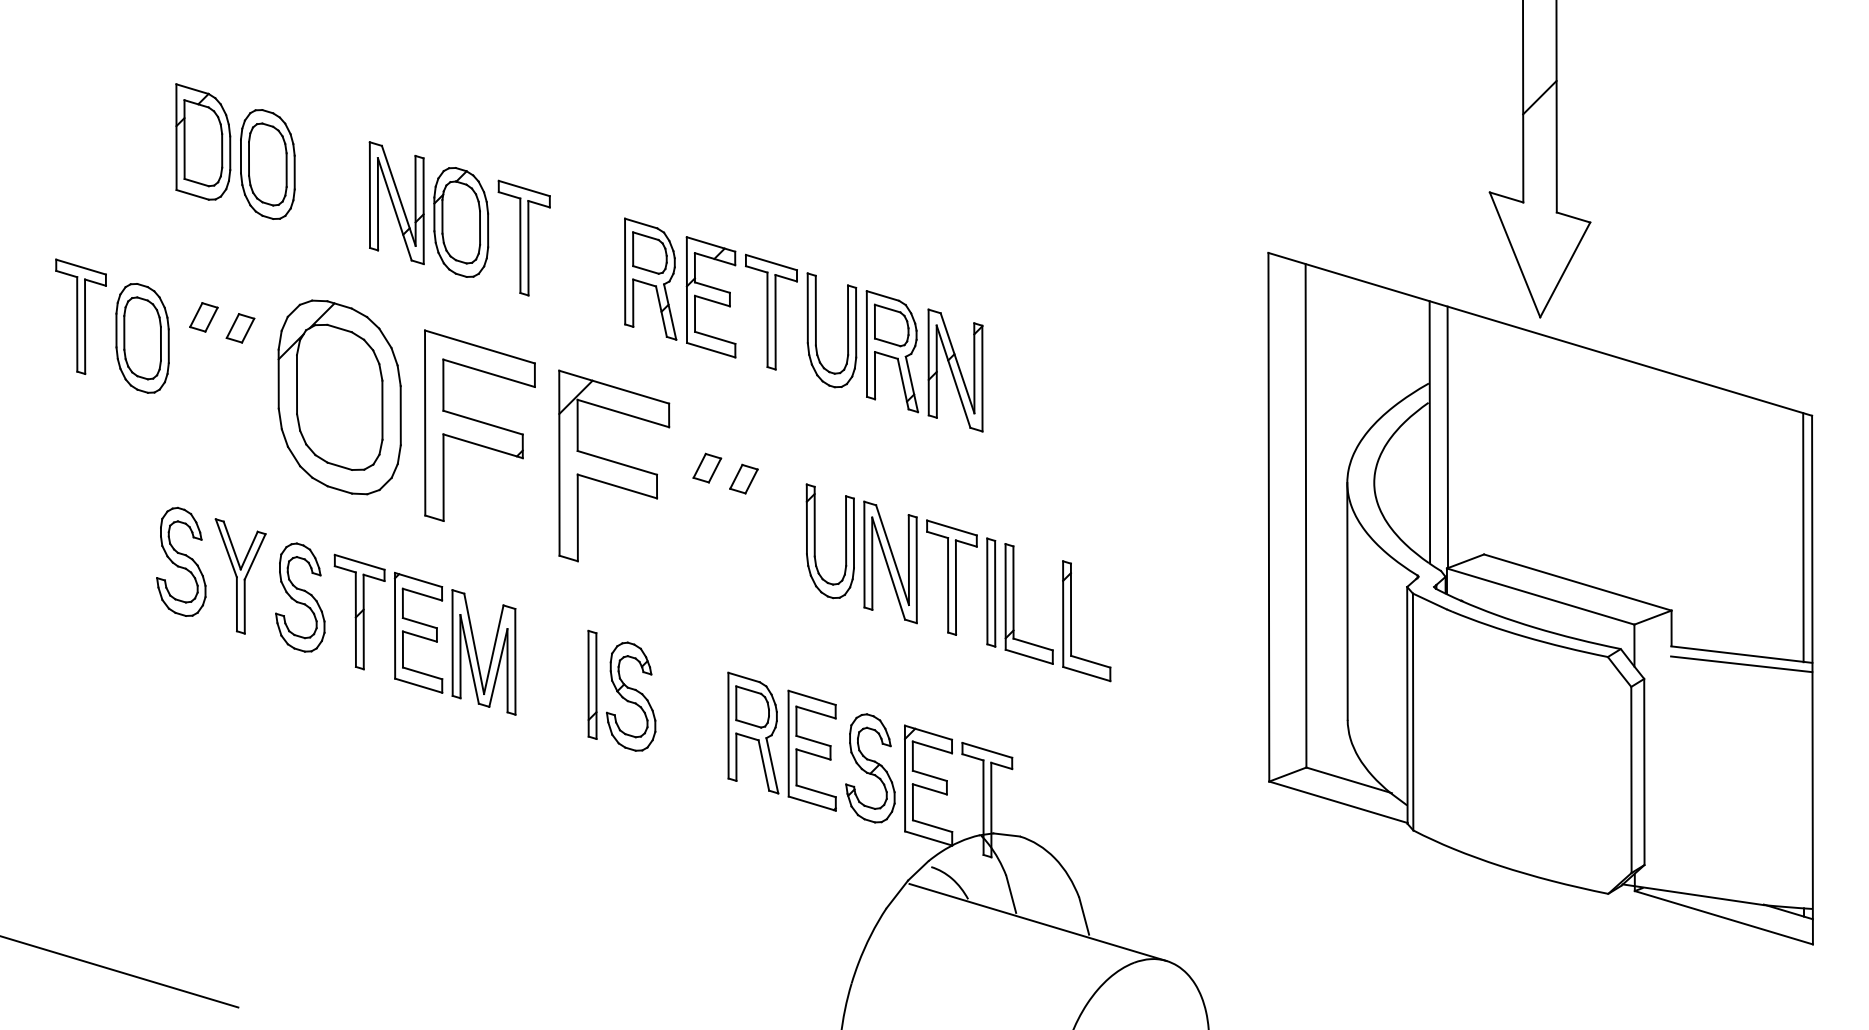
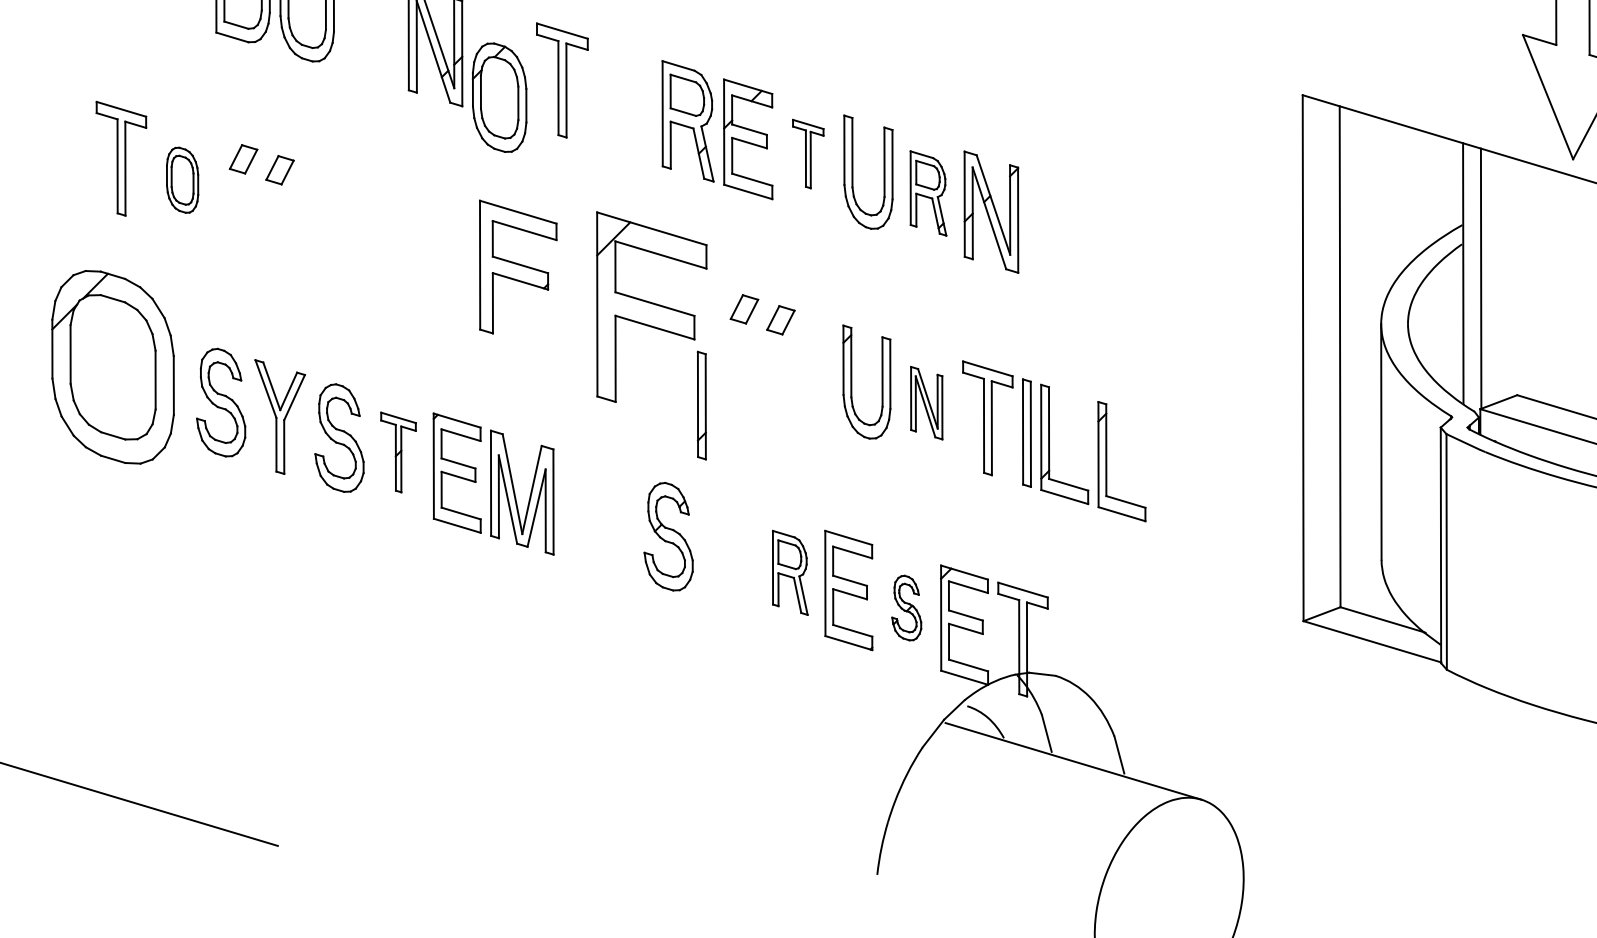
part: (461, 222) -> (499, 97), moved
part: (771, 311) -> (808, 153), size x0.6
part: (142, 338) -> (182, 180), size x0.6
part: (891, 351) -> (927, 193), size x0.7
part: (339, 397) -> (112, 367), moved
part: (479, 425) -> (517, 266), size x0.7
part: (890, 562) -> (926, 403), size x0.6
part: (359, 611) -> (398, 451), size x0.7
part: (592, 684) -> (701, 405), moved
part: (753, 732) -> (790, 572), size x0.7
part: (870, 768) -> (906, 608), size x0.6

